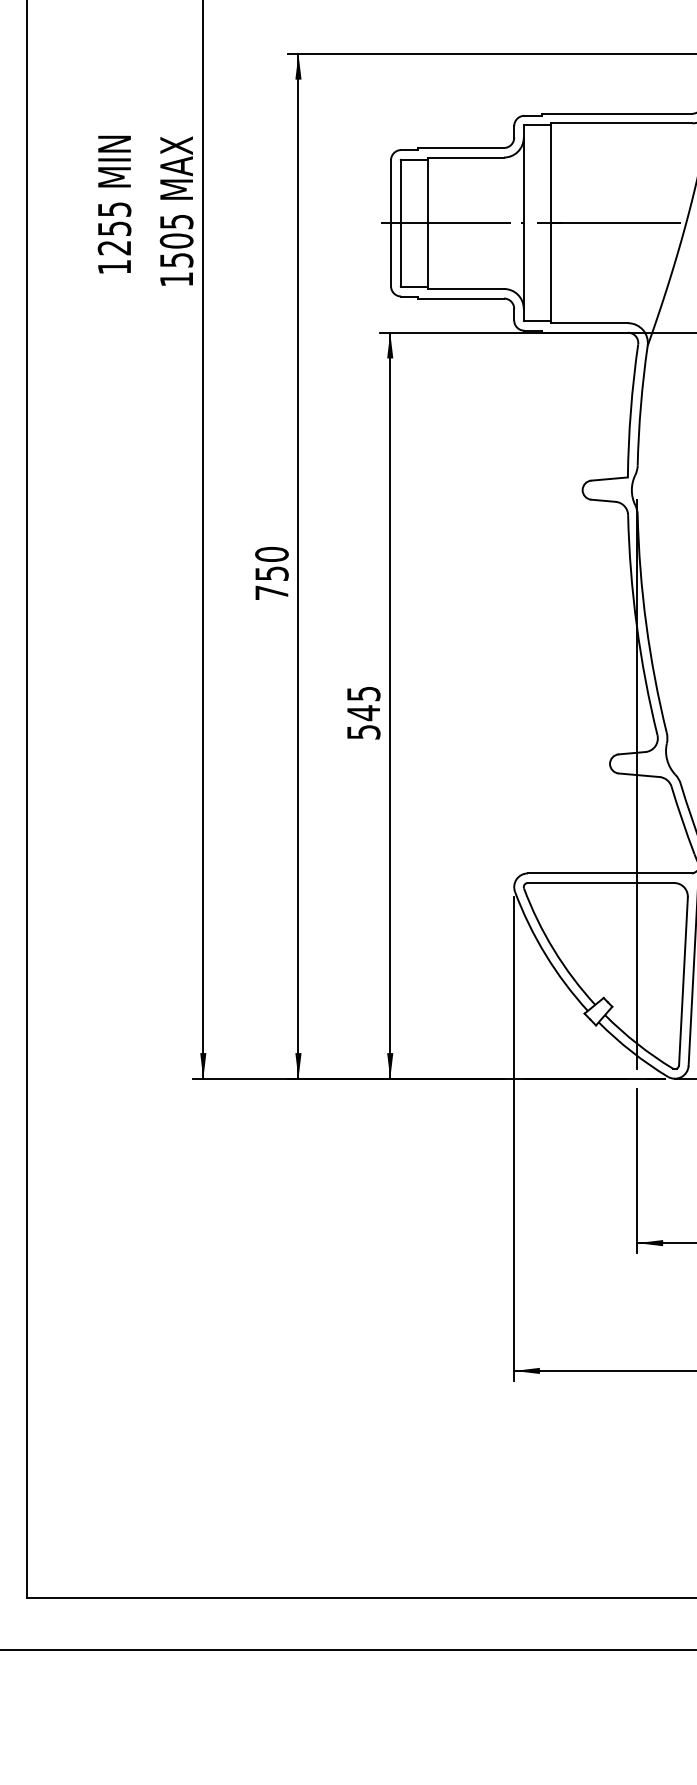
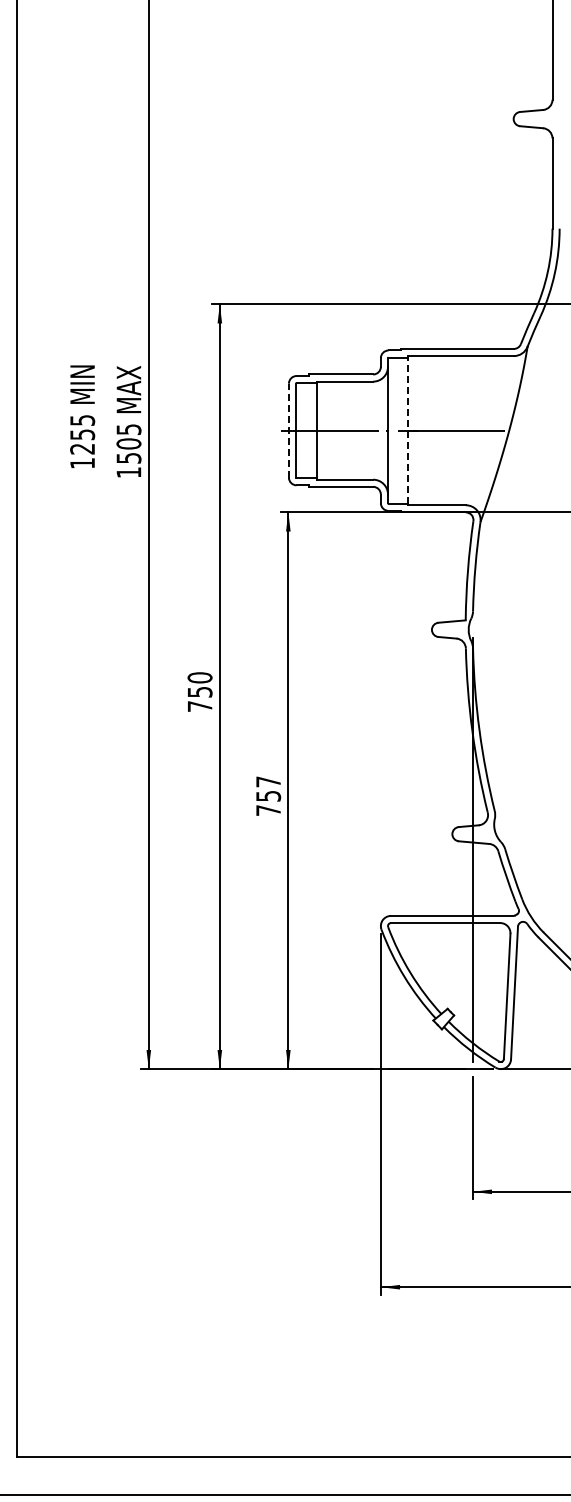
line: (390, 223) -> (288, 430), solid -> dashed
line: (551, 223) -> (408, 430), solid -> dashed
text: (363, 712) -> (268, 795), 545 -> 757

